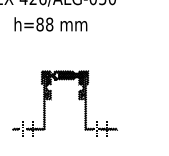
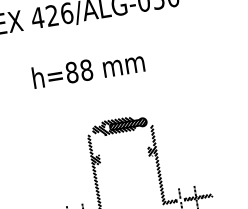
text: (50, 24) -> (87, 69), moved
hatch: (46, 84) -> (93, 144), removed
hatch: (83, 84) -> (149, 135), removed

